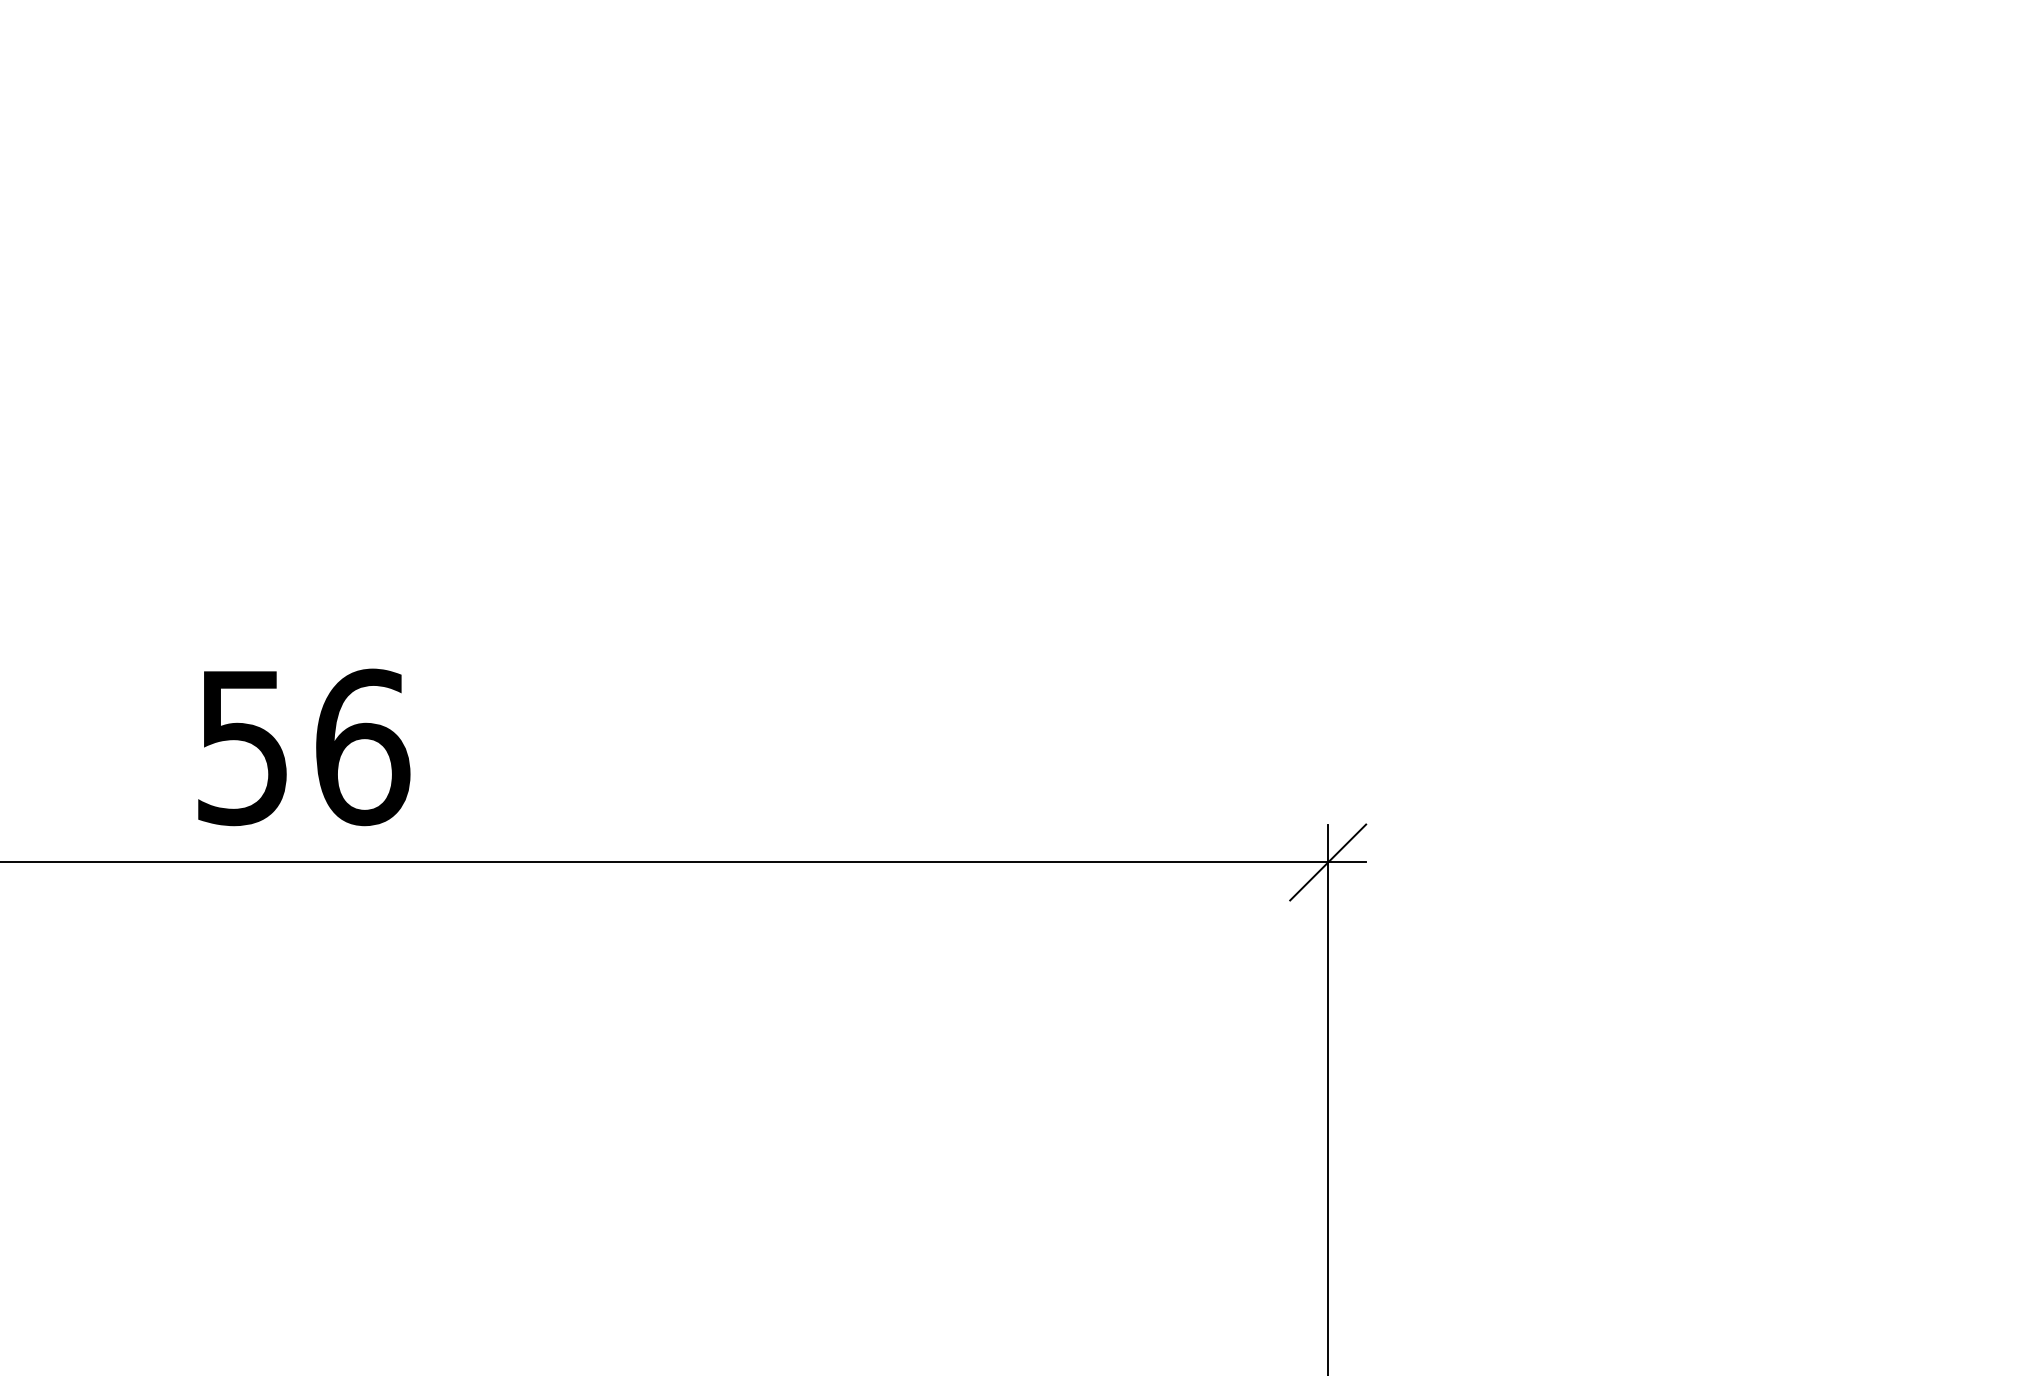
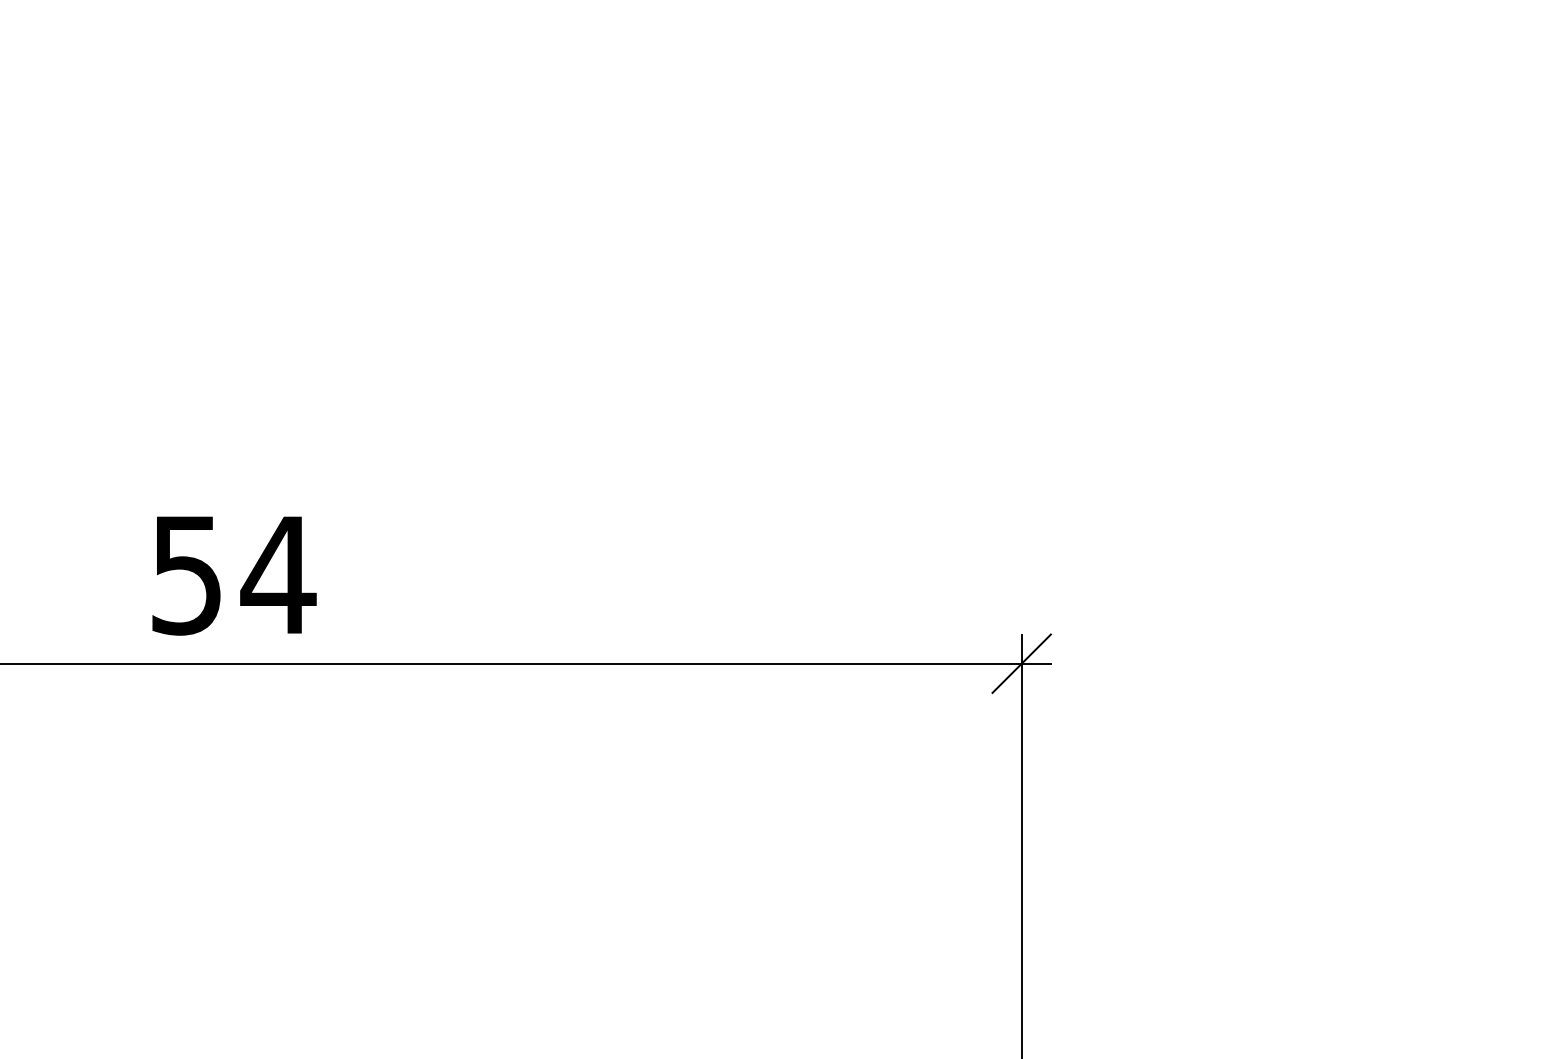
text: (361, 747) -> (278, 575), 56 -> 54

